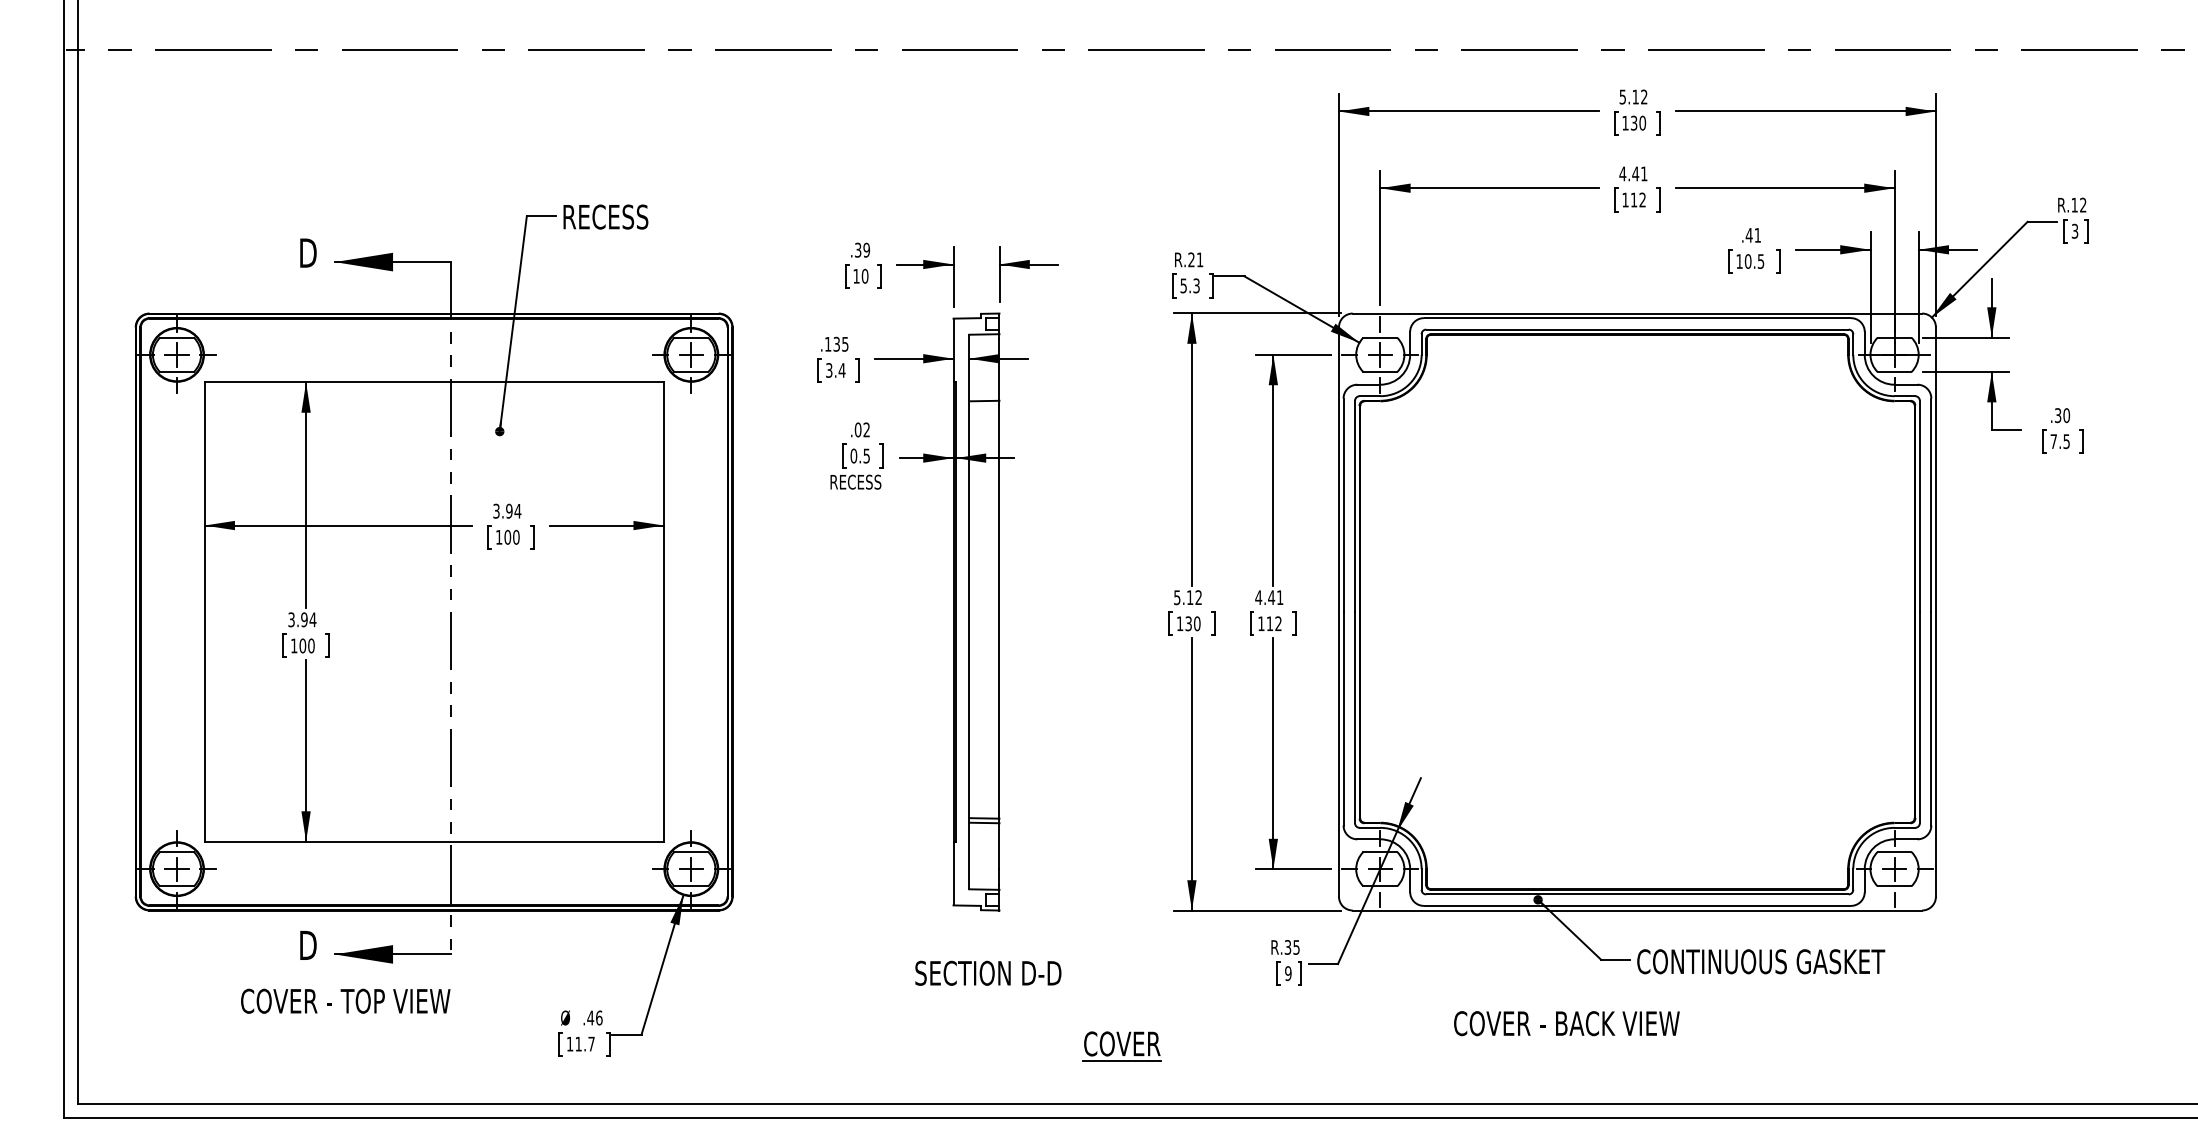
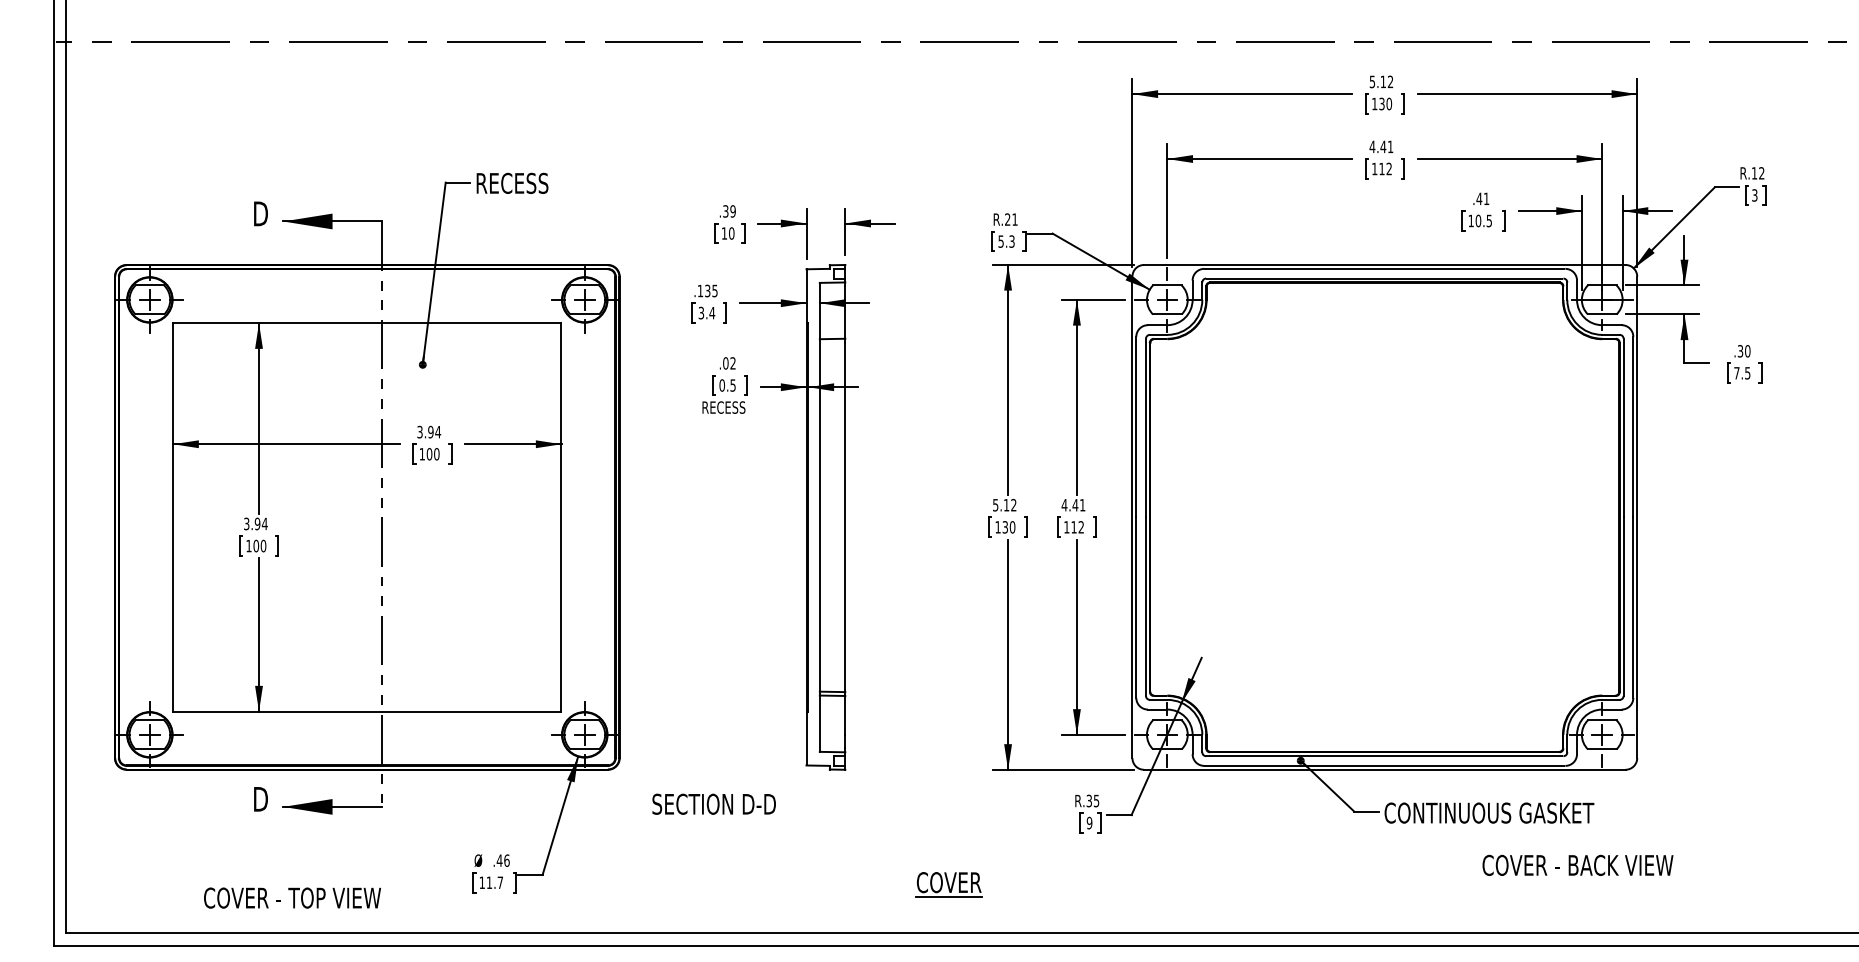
text: (988, 972) -> (714, 803), moved
text: (345, 1000) -> (292, 897), moved
text: (1566, 1023) -> (1577, 865), moved

